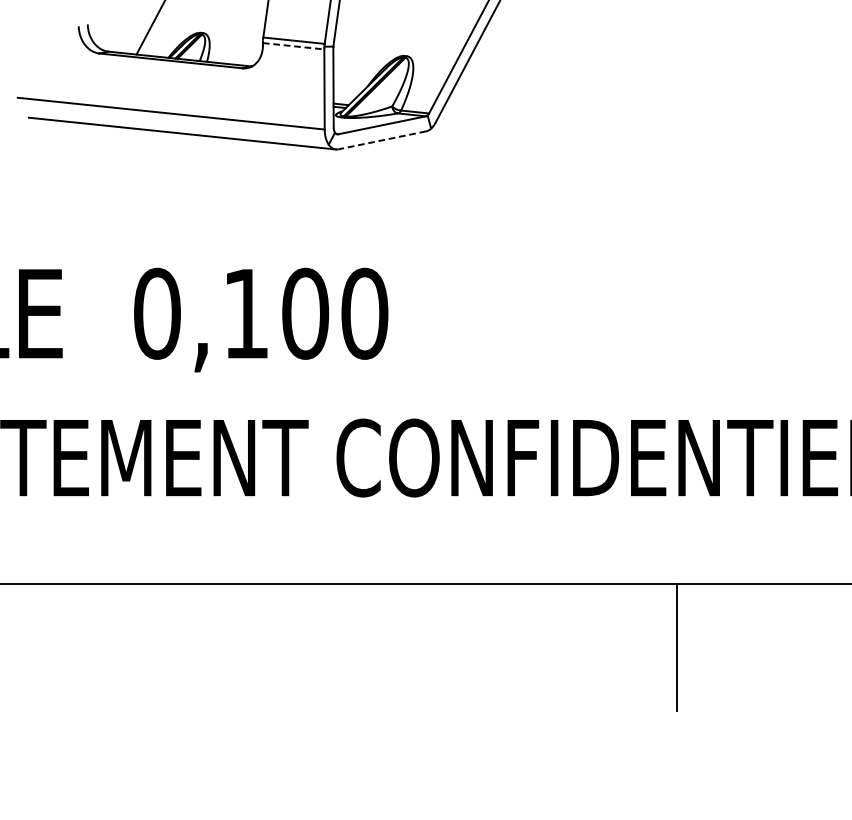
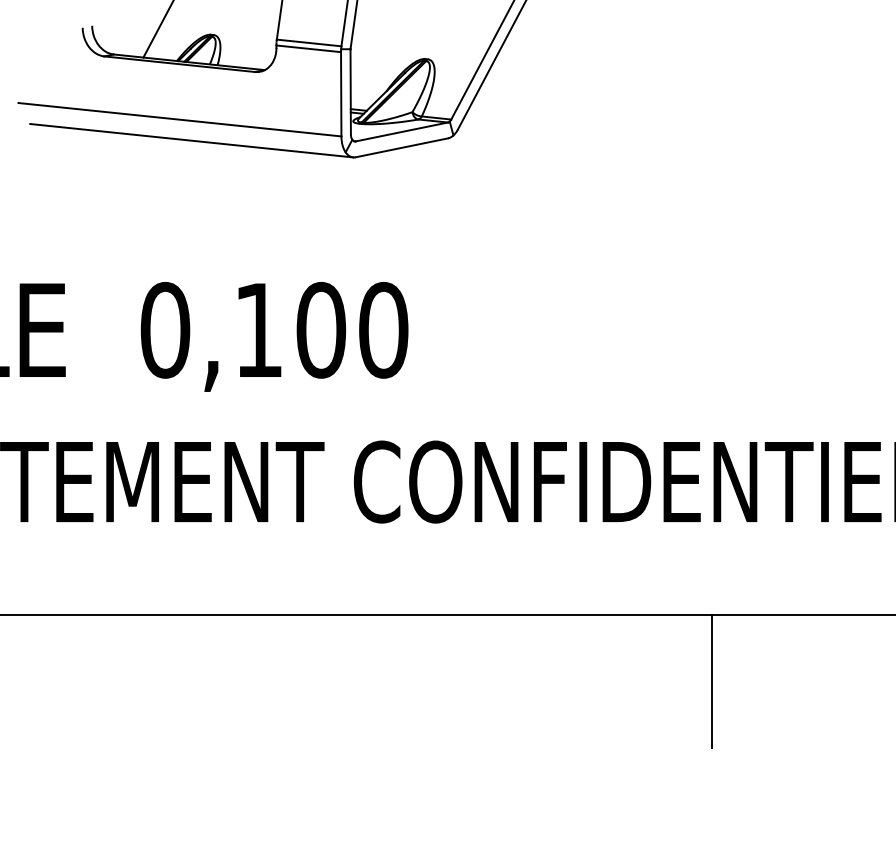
line: (294, 45) -> (309, 48), dashed -> solid
line: (381, 140) -> (401, 147), dashed -> solid

